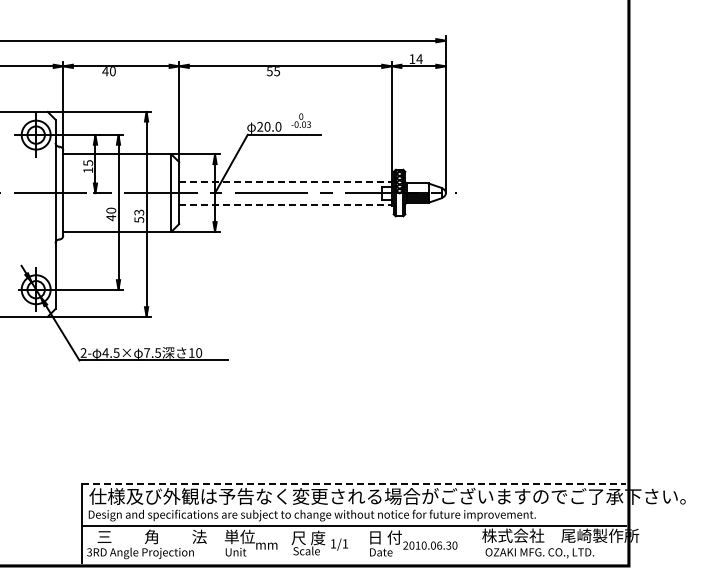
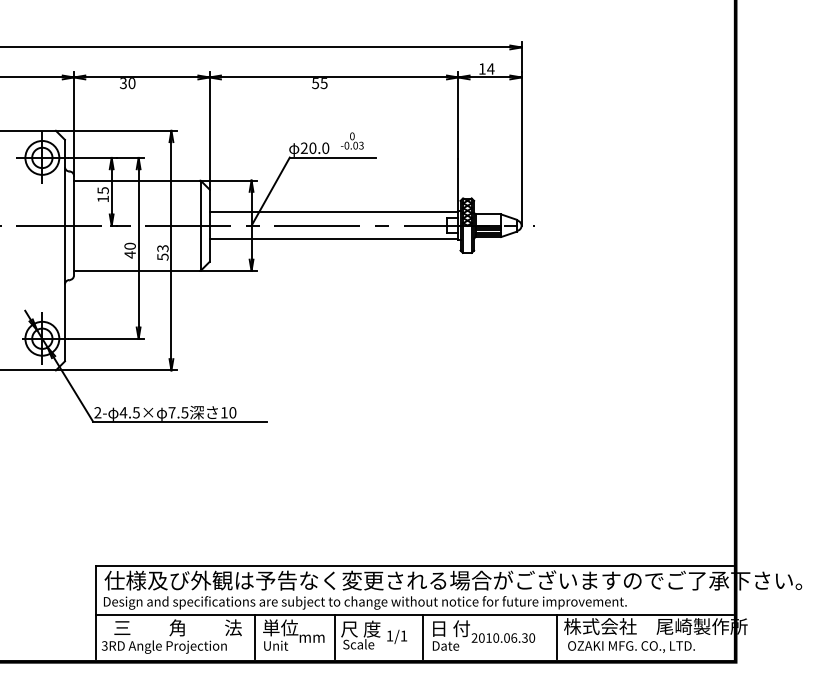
text: (105, 71) -> (123, 83), 40 -> 30
line: (286, 181) -> (335, 212), dashed -> solid
line: (286, 204) -> (335, 239), dashed -> solid
line: (354, 484) -> (414, 566), dashed -> solid
line: (218, 544) -> (255, 636), added
line: (285, 544) -> (333, 636), added
line: (361, 544) -> (422, 636), added
line: (476, 544) -> (557, 636), added

